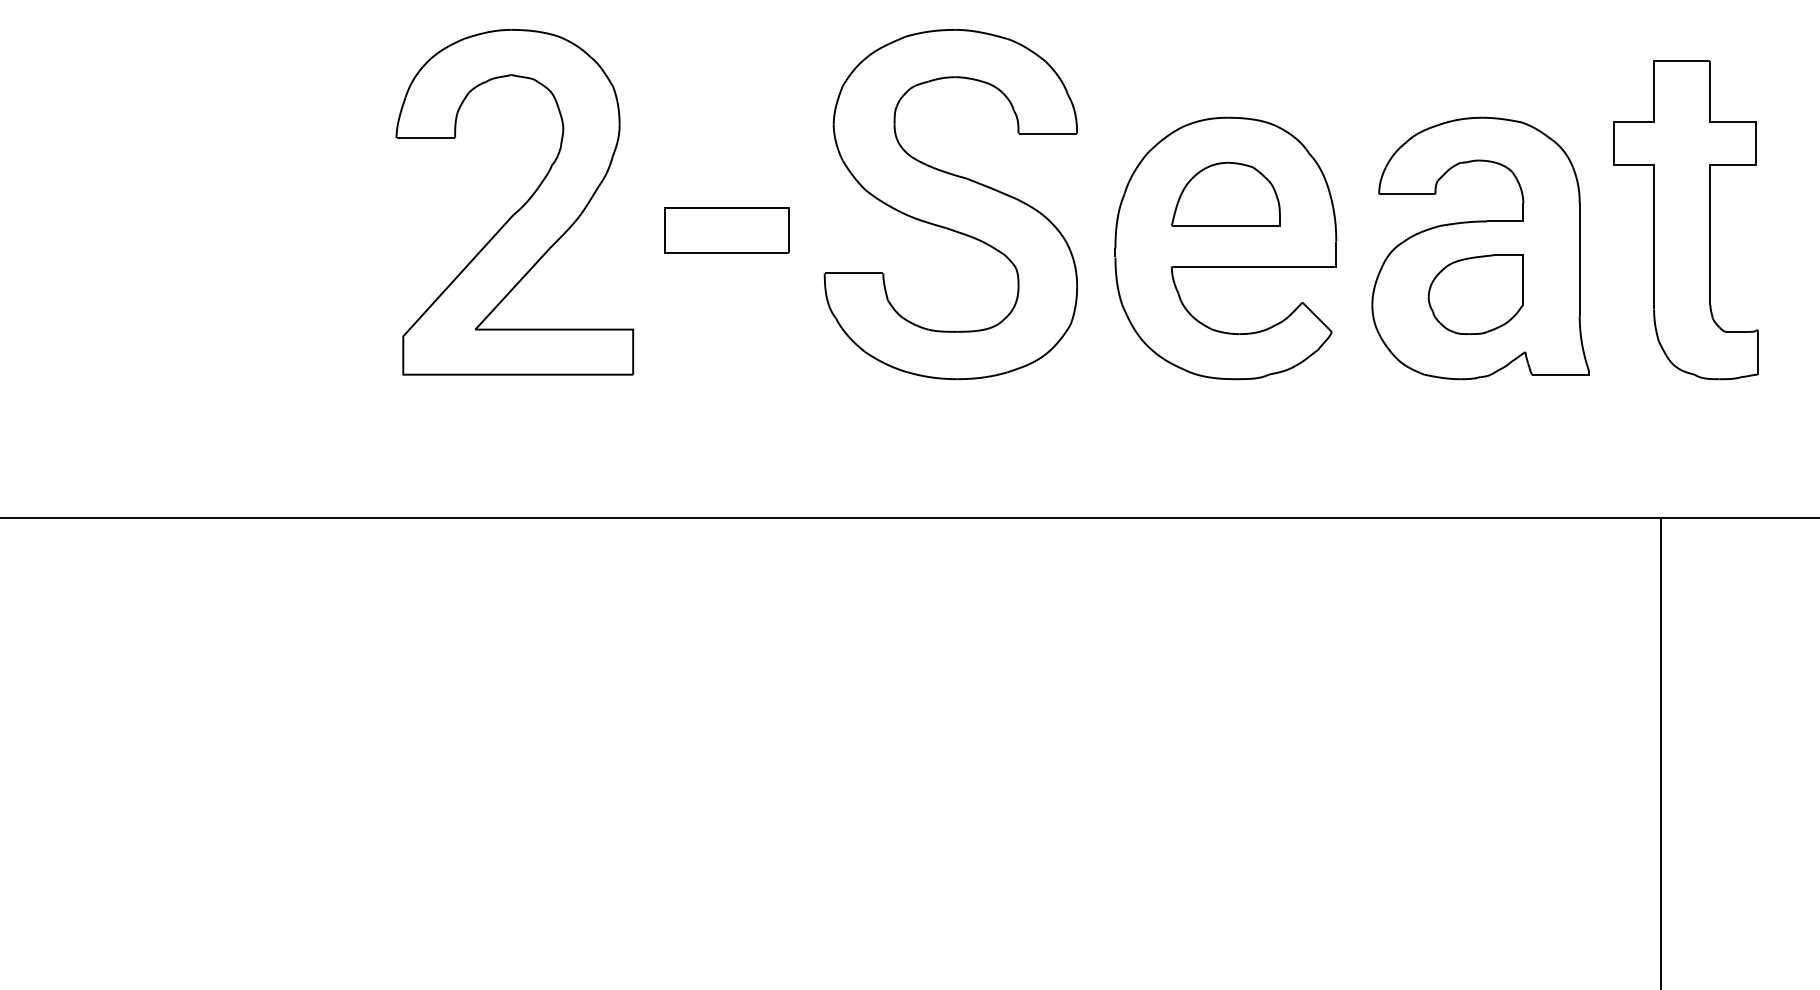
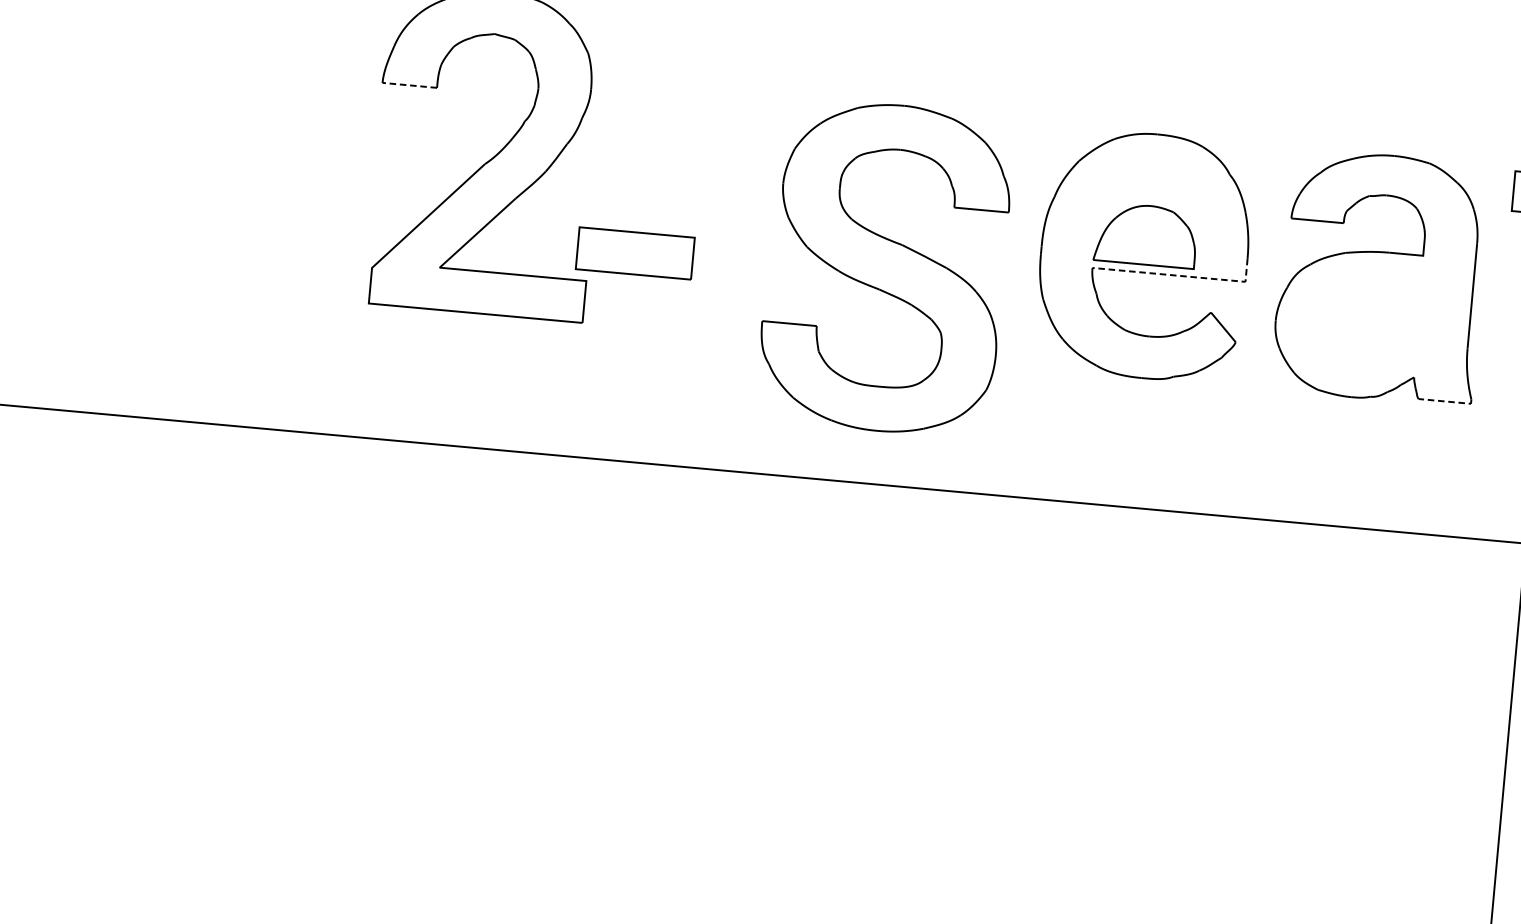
line: (425, 138) -> (409, 85), solid -> dashed
part: (1225, 194) -> (1145, 235), moved
part: (950, 204) -> (885, 267), moved
part: (726, 230) -> (635, 253), moved
line: (1266, 266) -> (1180, 275), solid -> dashed
part: (1475, 294) -> (1372, 319), removed
line: (1563, 374) -> (1447, 401), solid -> dashed

